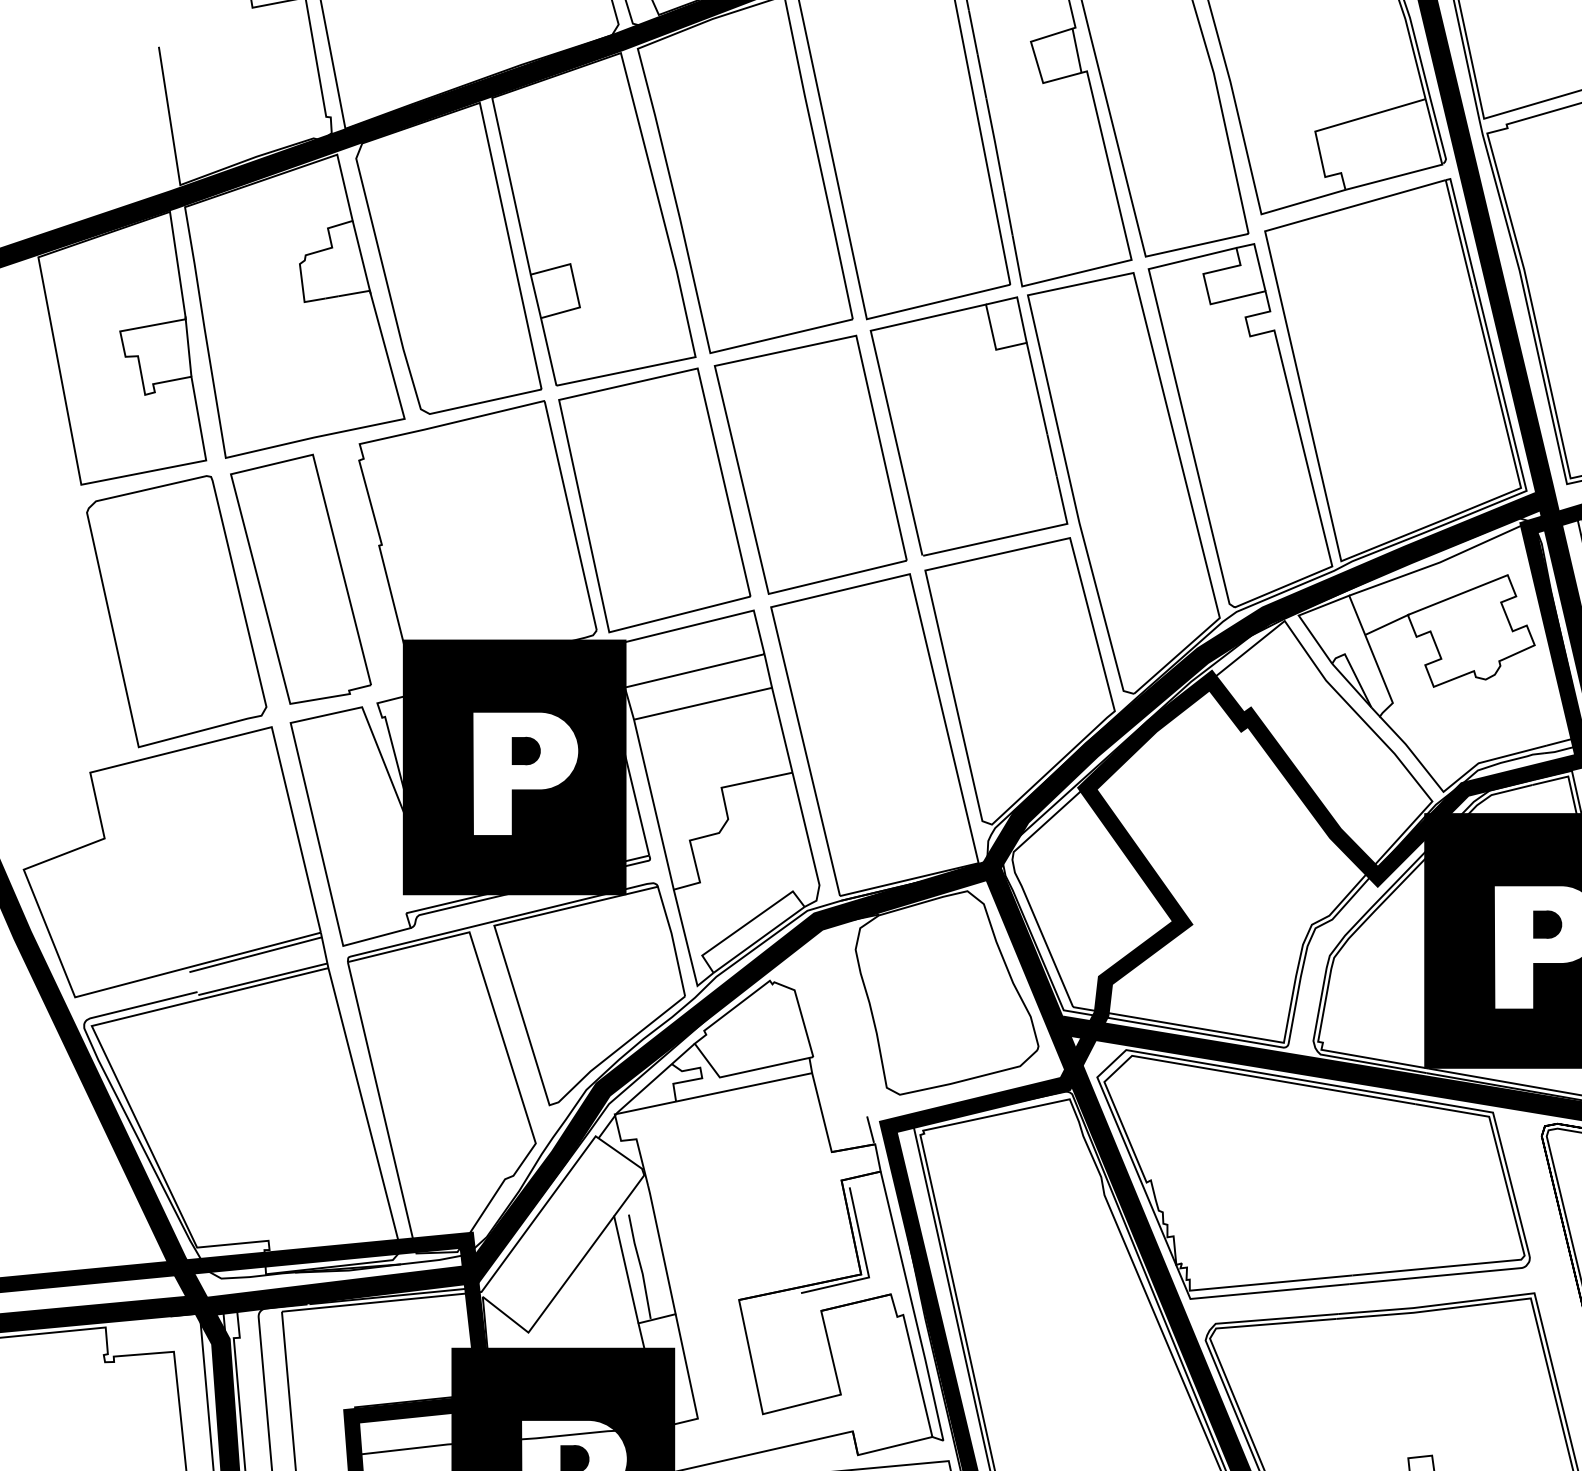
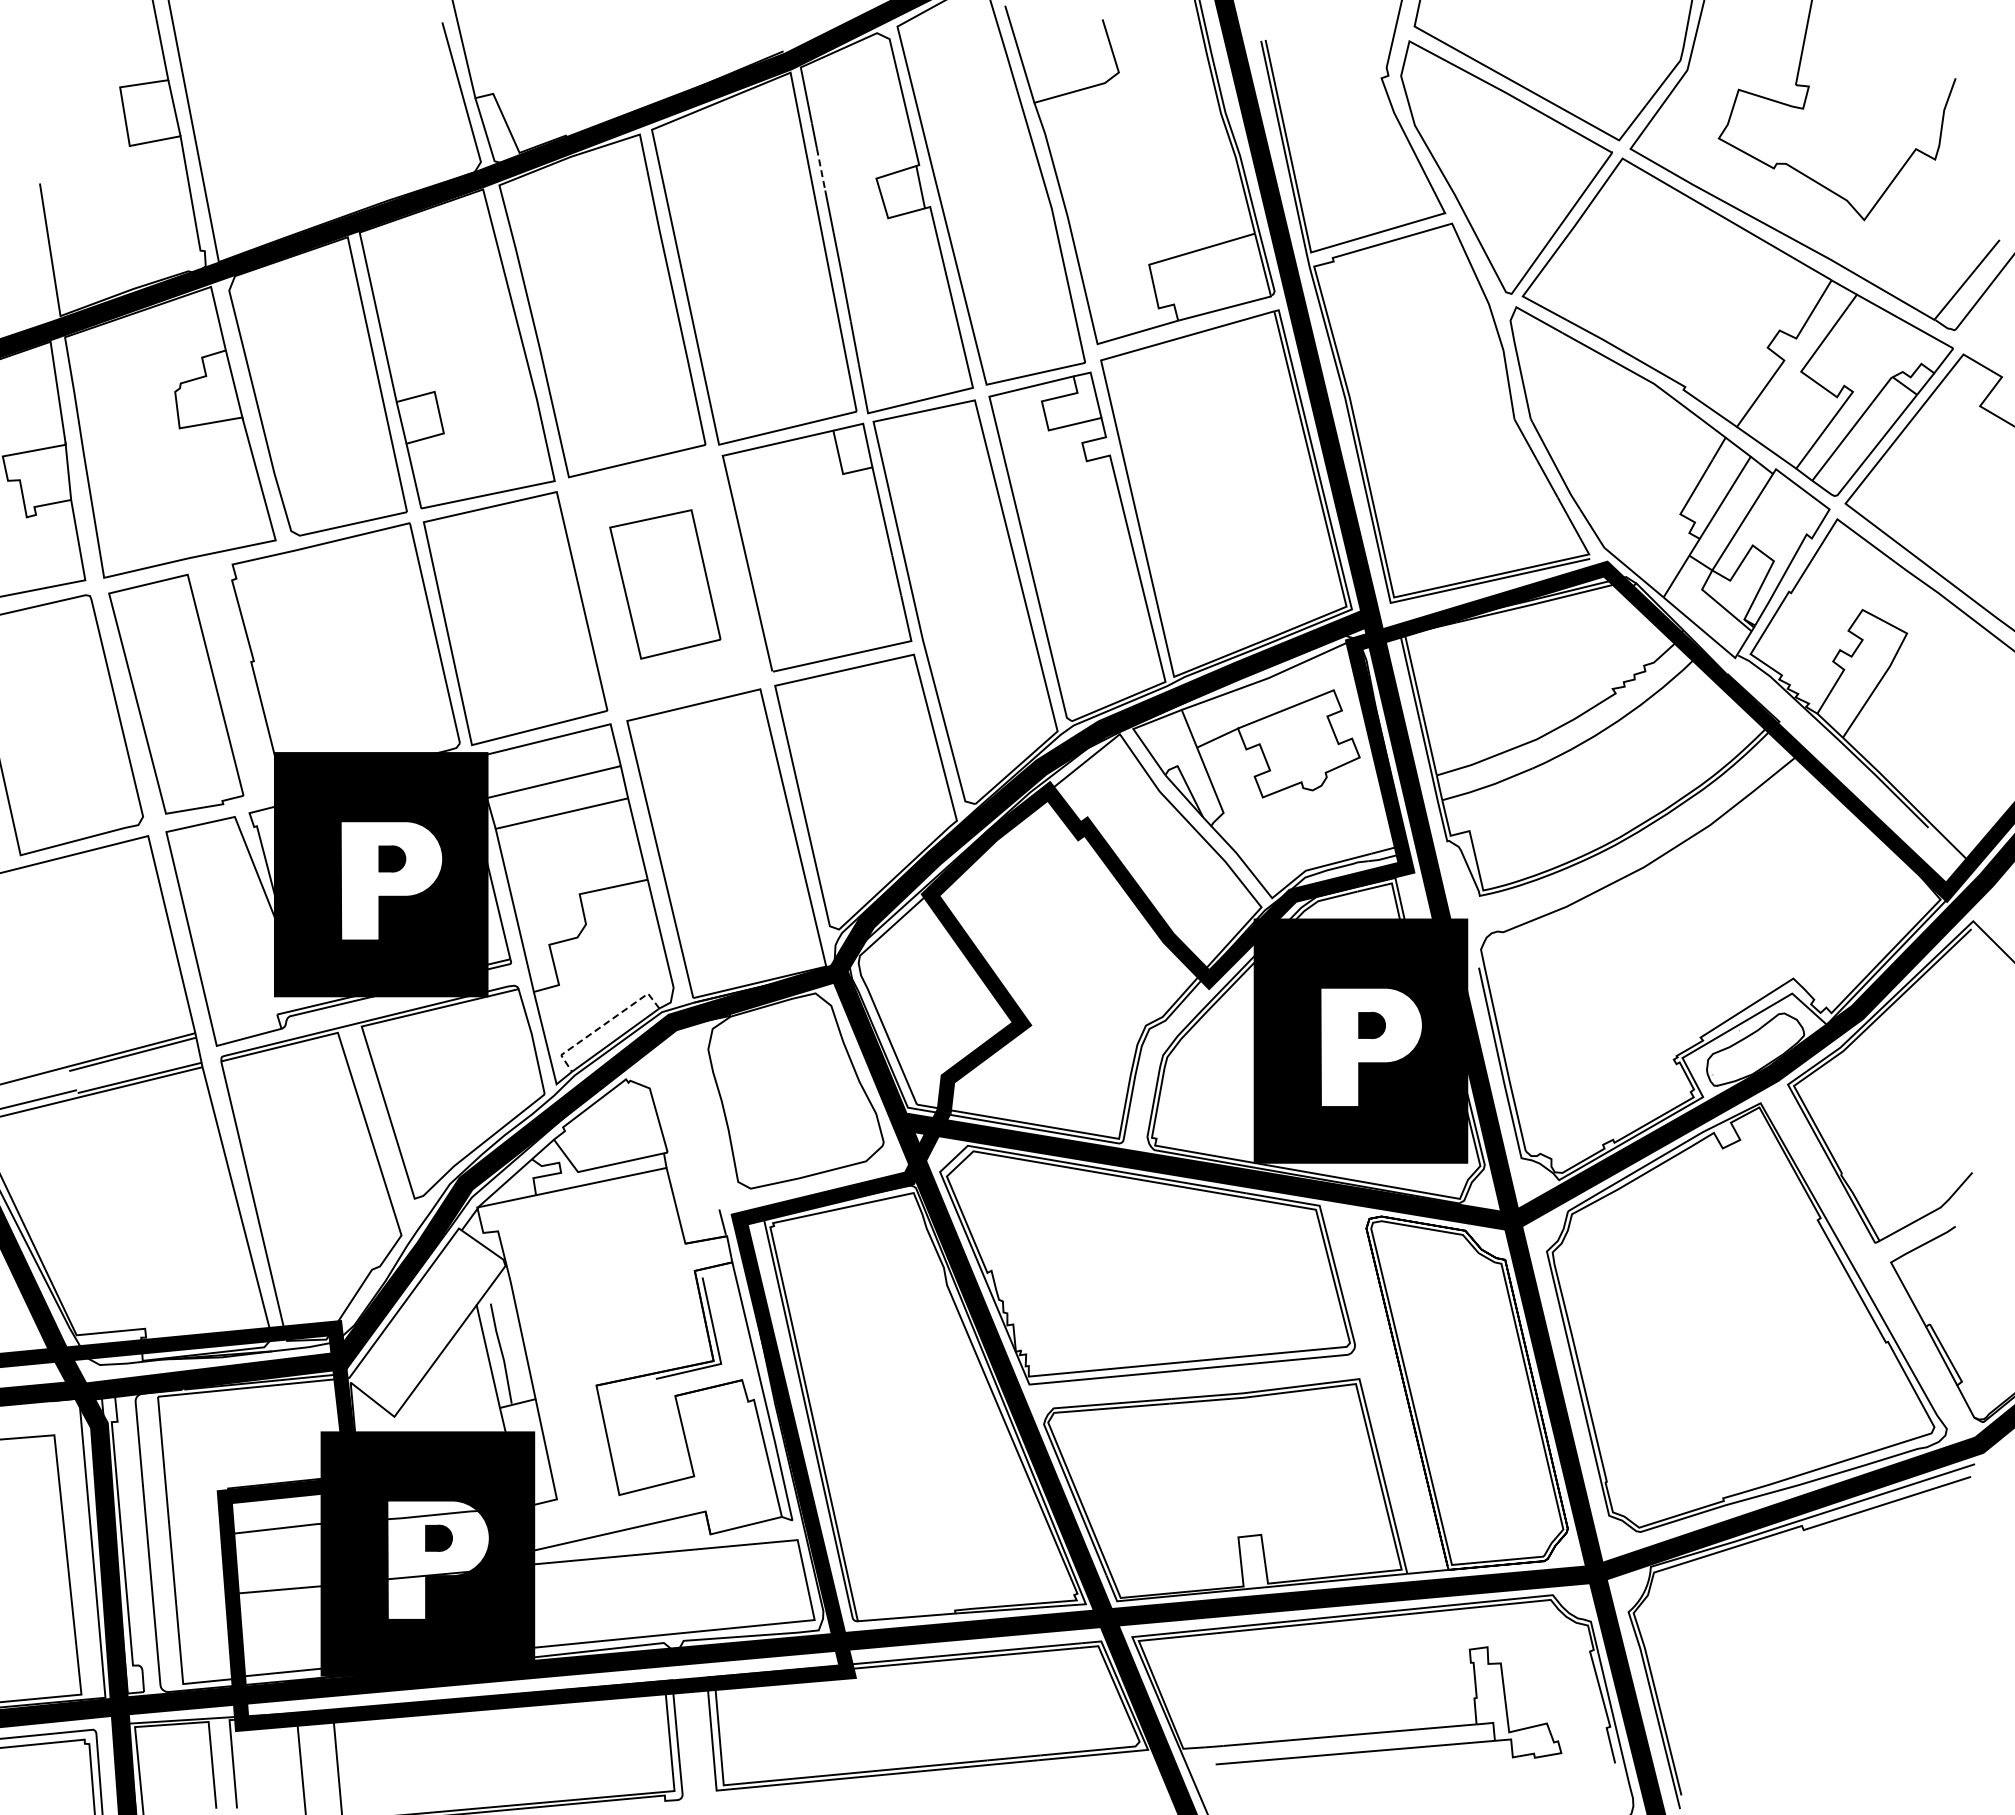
line: (973, 33) -> (821, 170), solid -> dashed
part: (811, 464) -> (665, 584), size x0.6
line: (747, 923) -> (604, 1024), solid -> dashed

